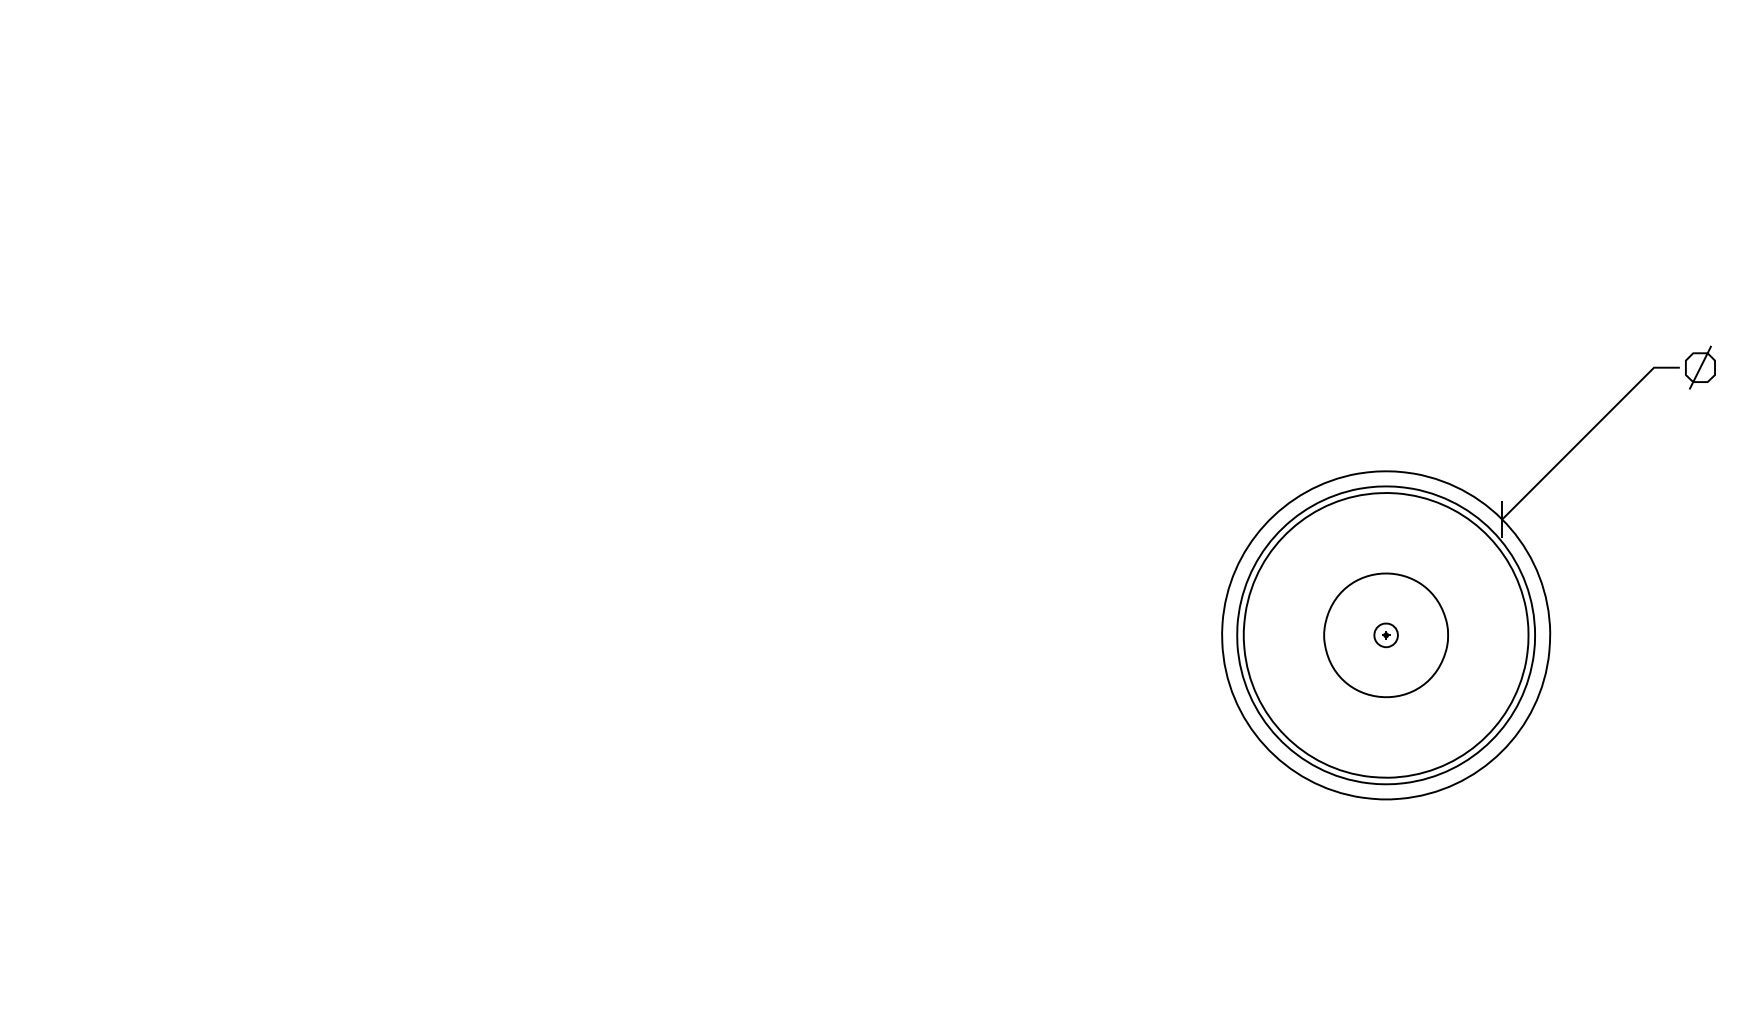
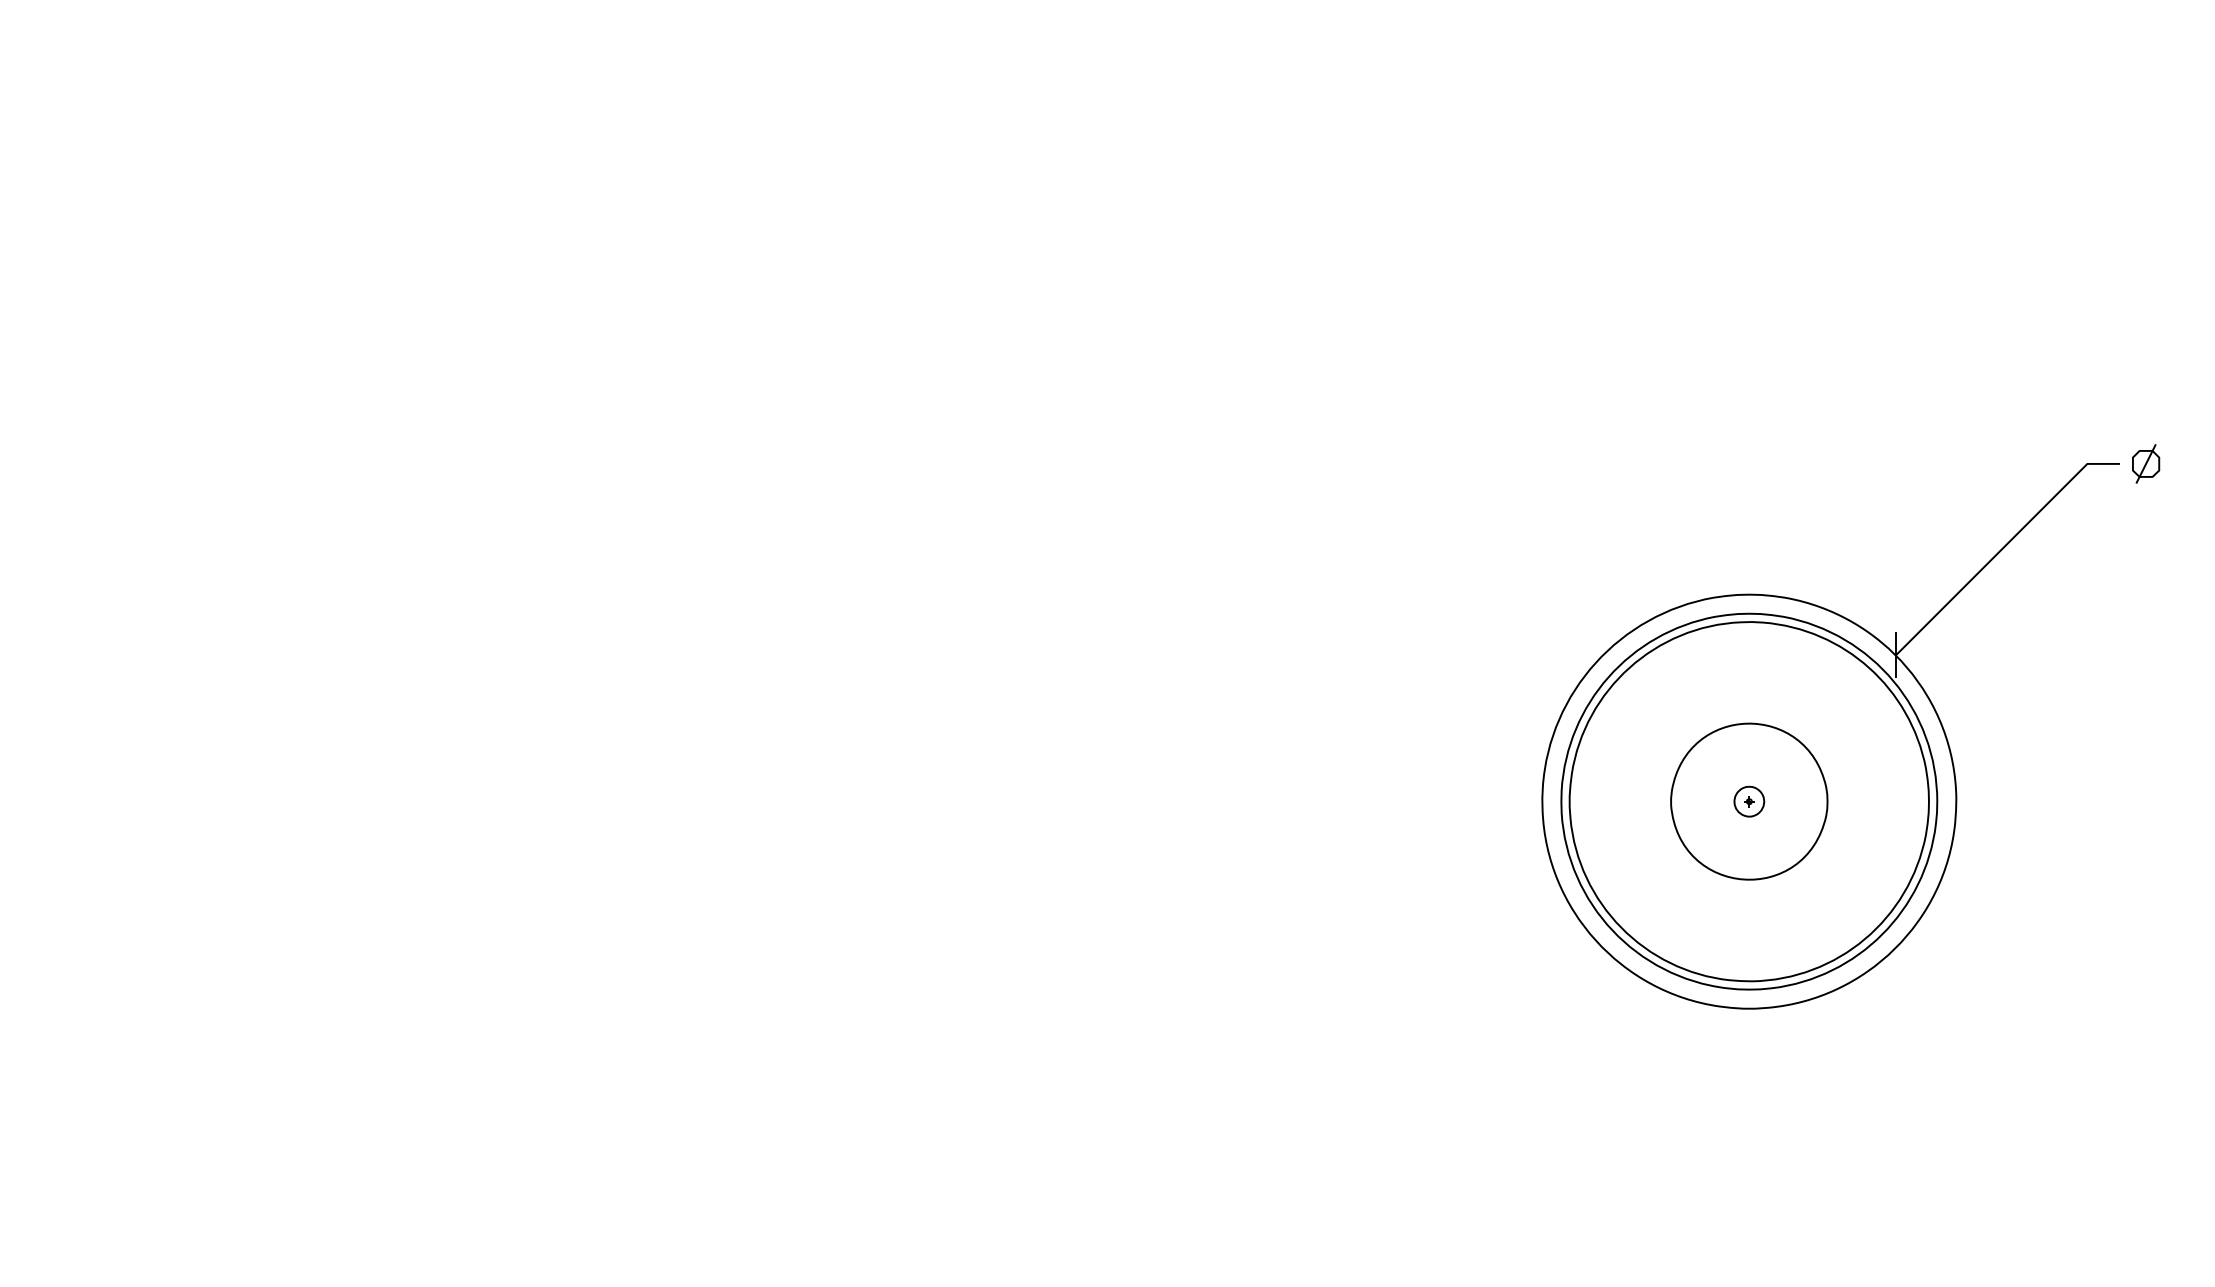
part: (1700, 367) -> (2146, 463), size x0.71

